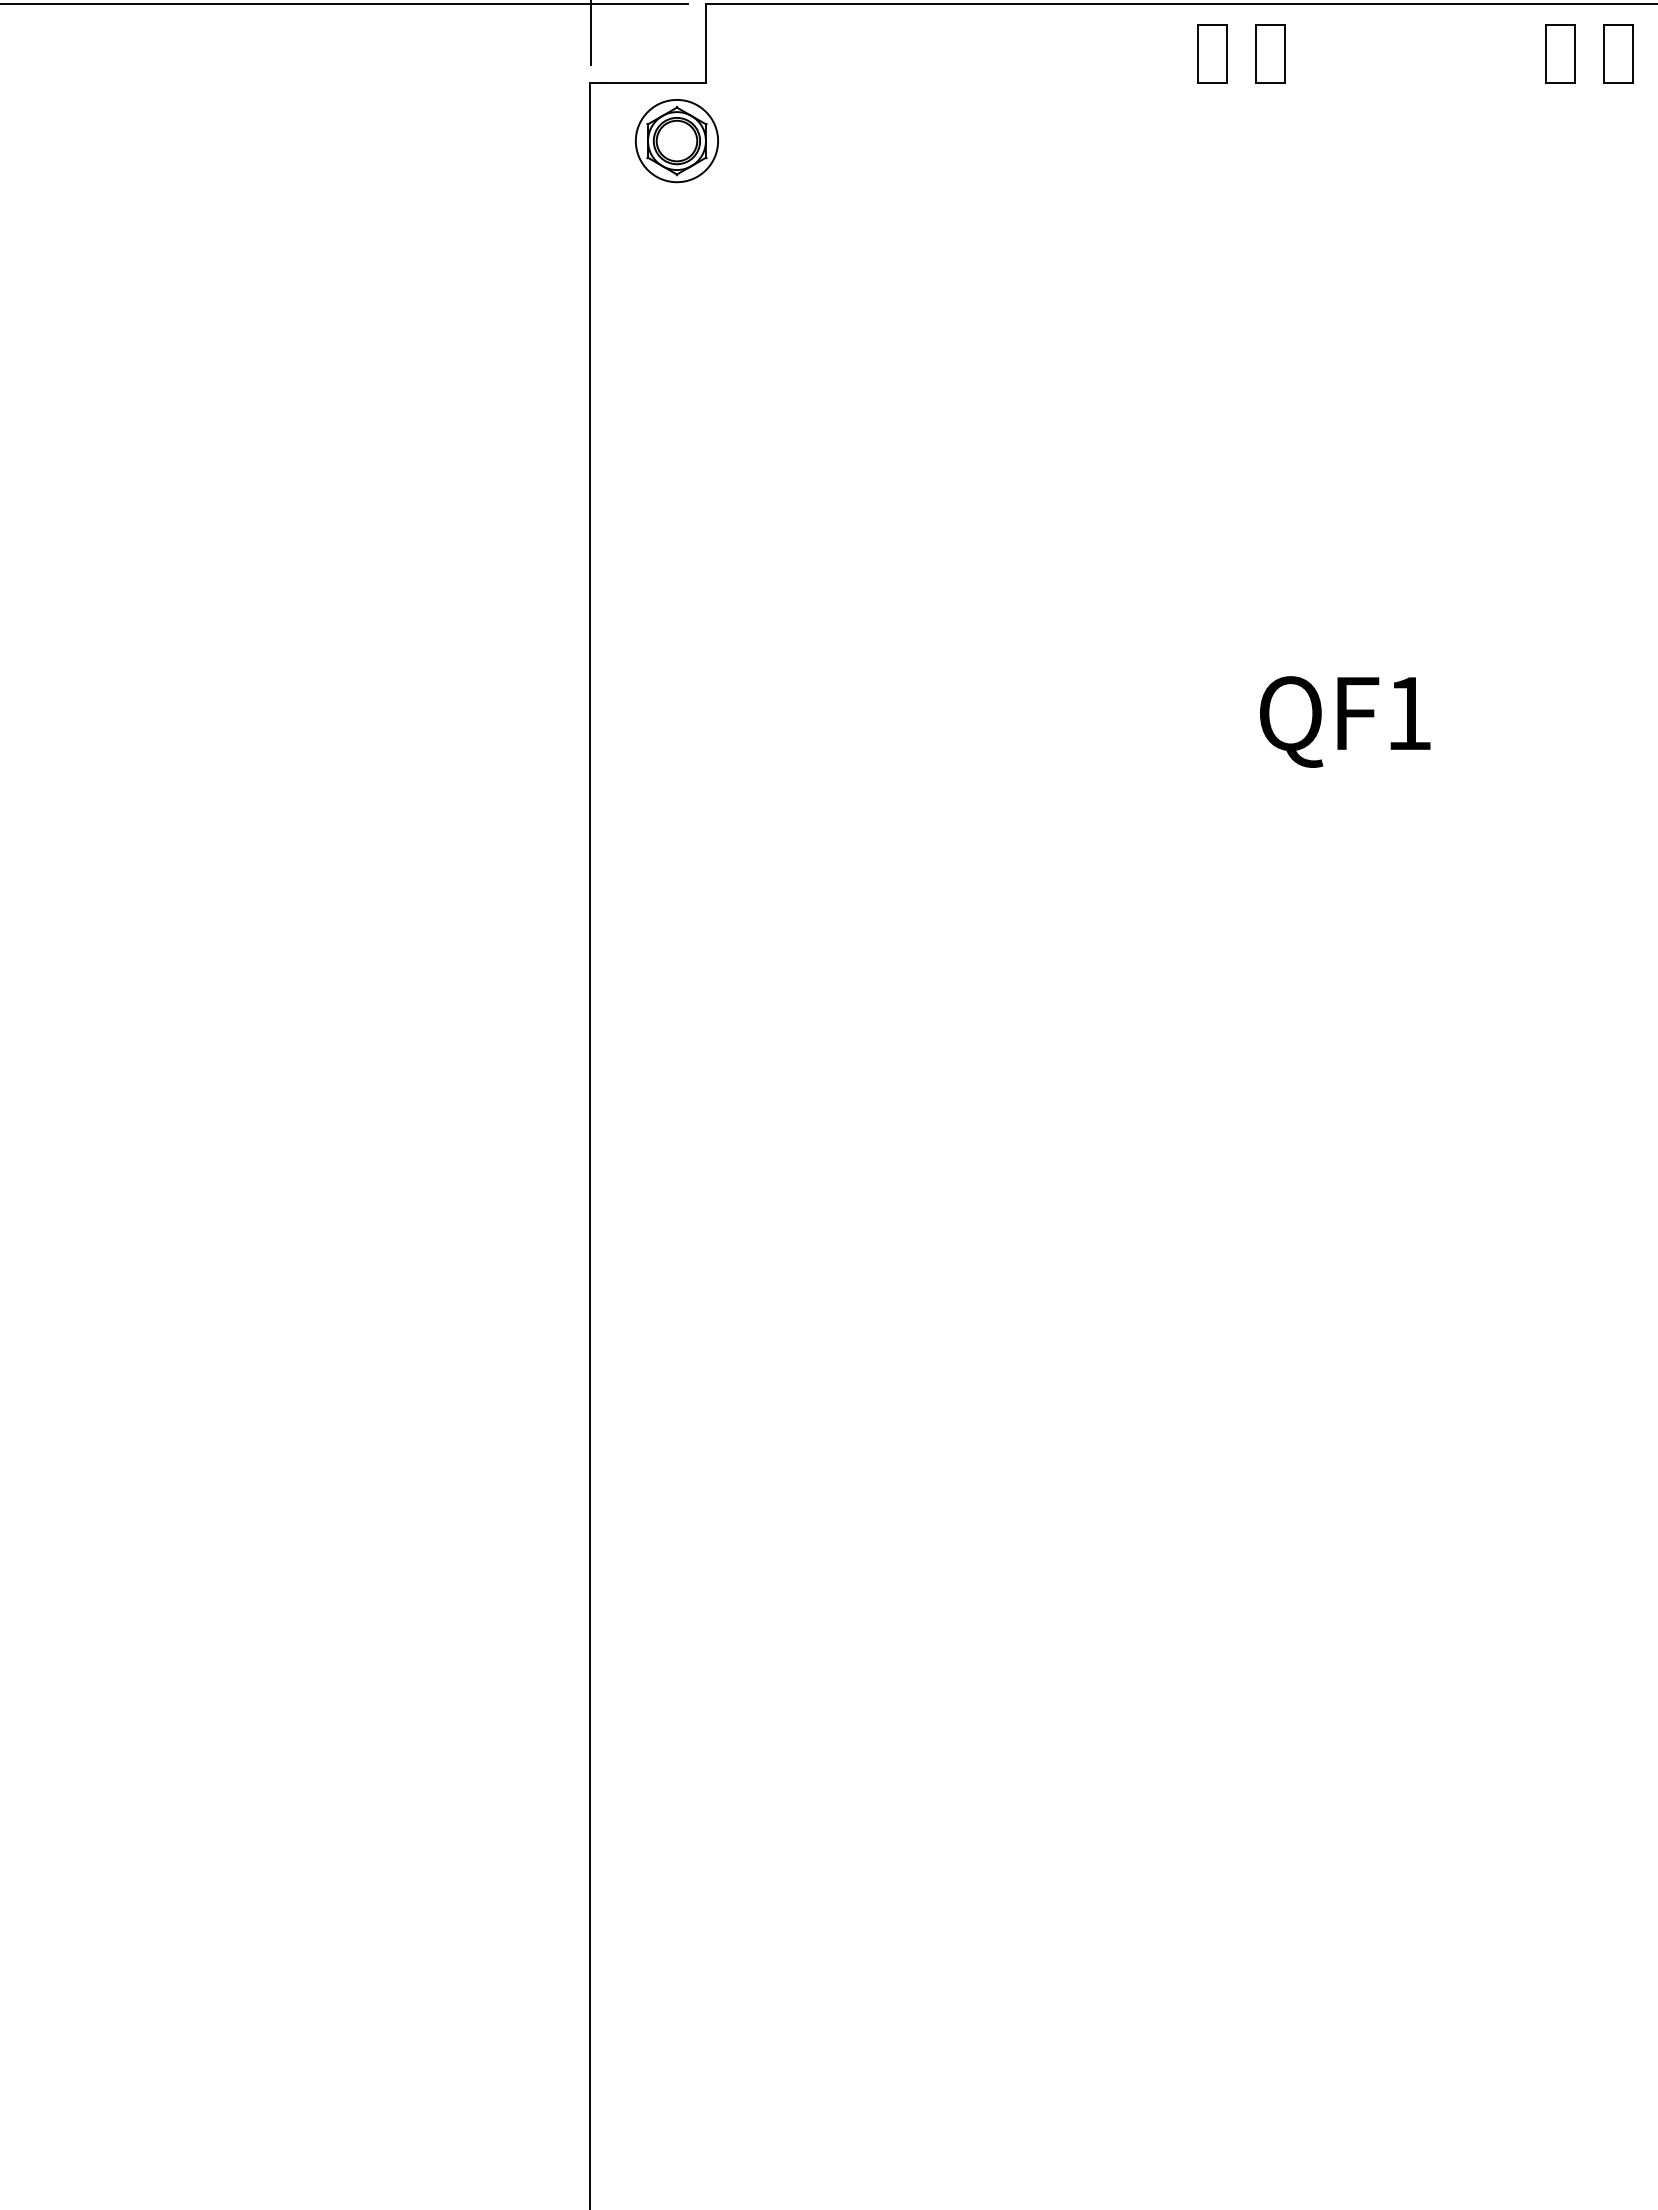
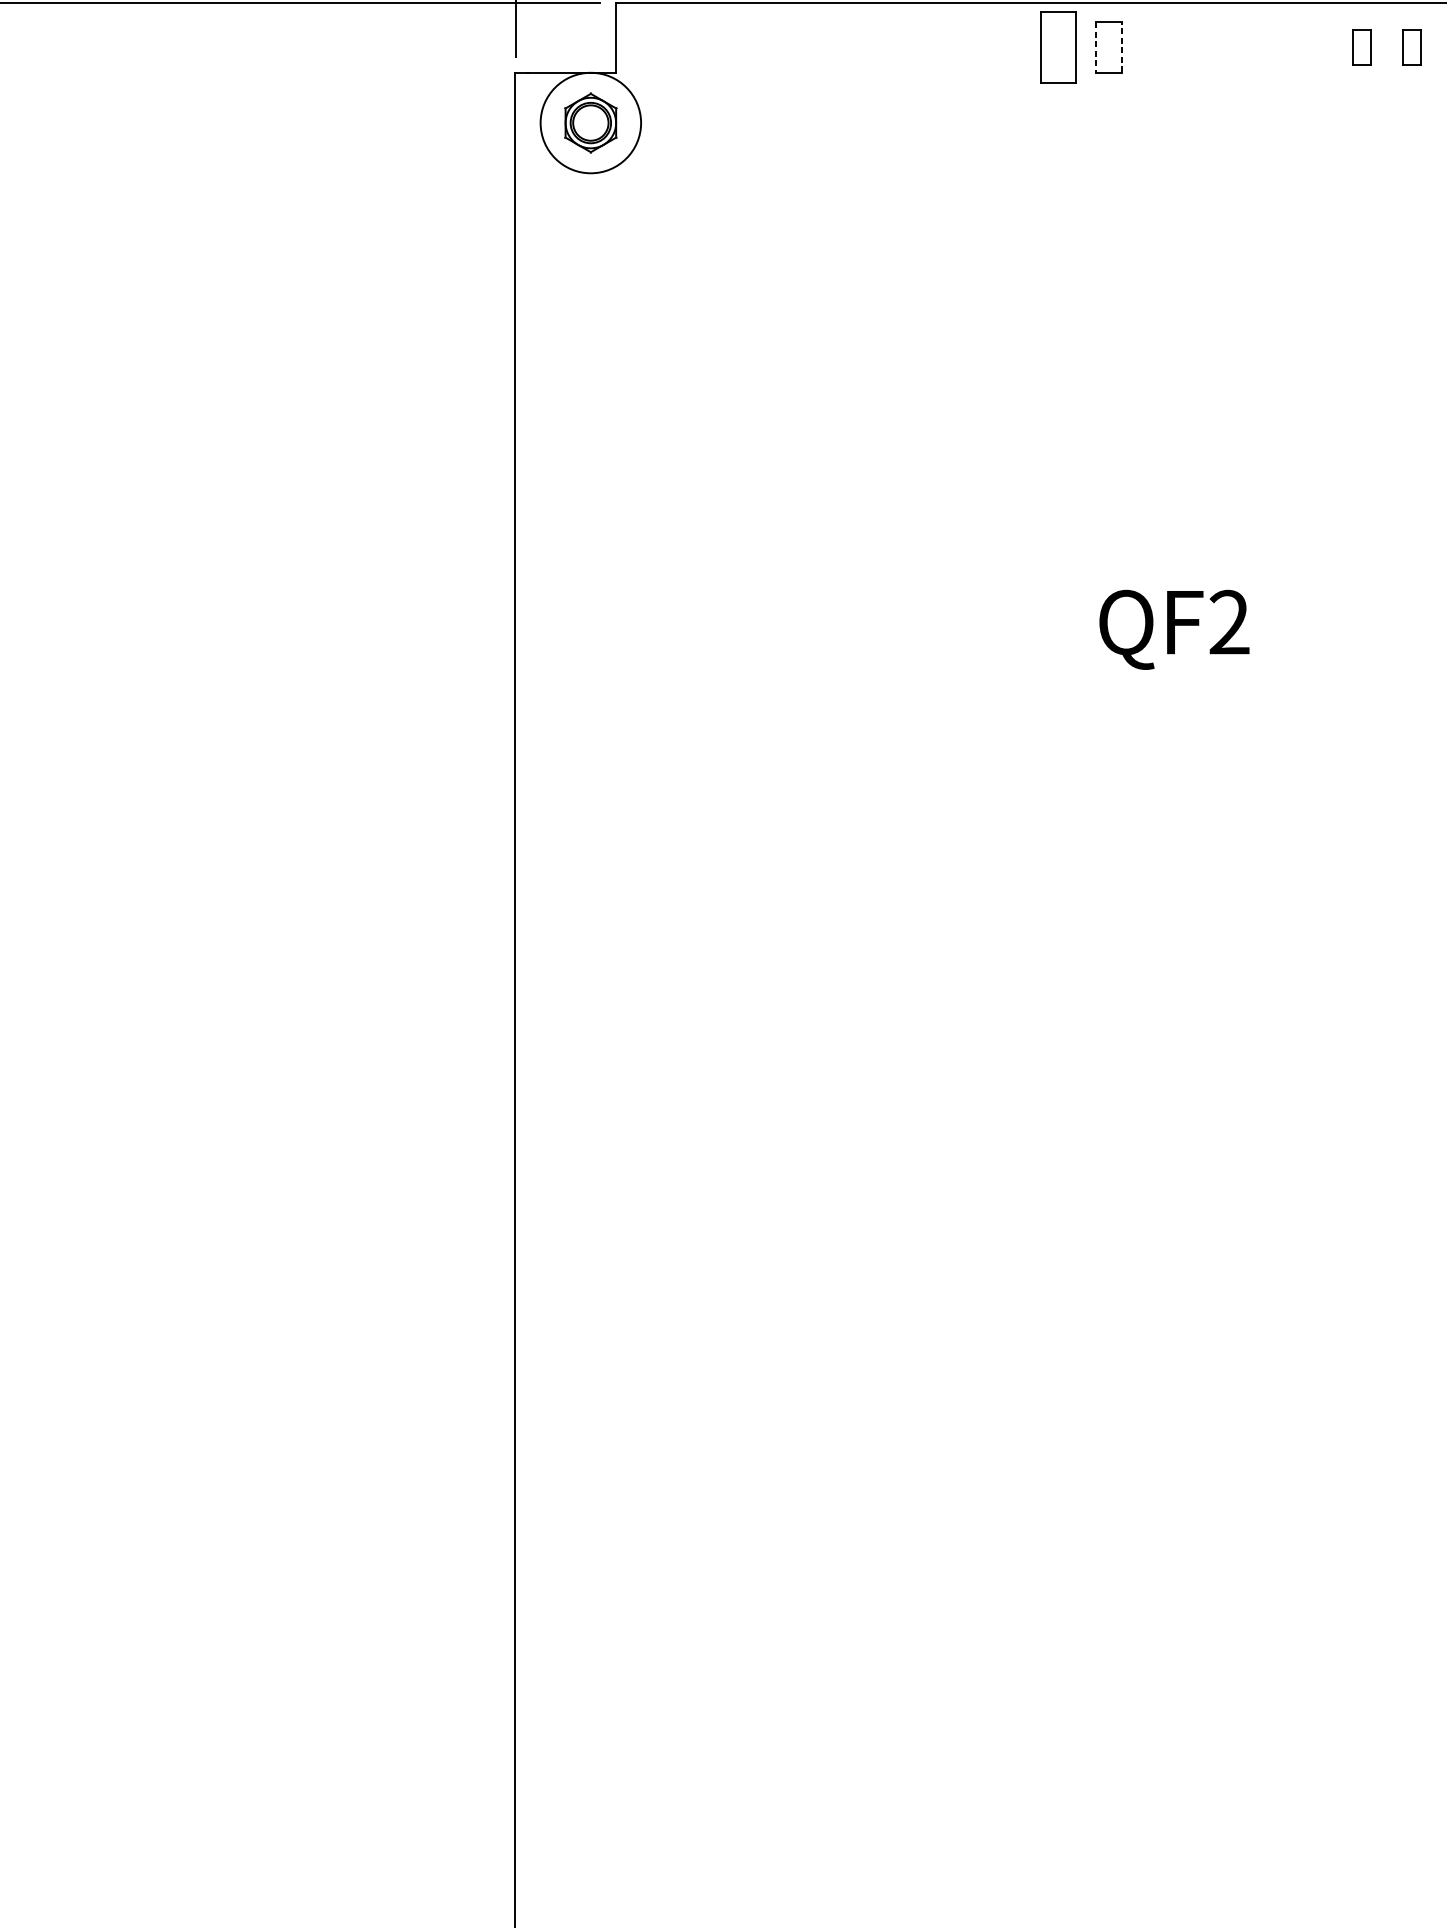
part: (1212, 53) -> (1058, 46), size x1.4
part: (1560, 53) -> (1361, 46), size x0.7
part: (1618, 53) -> (1412, 46), size x0.7
line: (1256, 54) -> (1096, 47), solid -> dashed
line: (1285, 54) -> (1121, 47), solid -> dashed
circle: (676, 140) -> (590, 122), size x1.4
text: (1408, 712) -> (1229, 621), QF1 -> QF2

